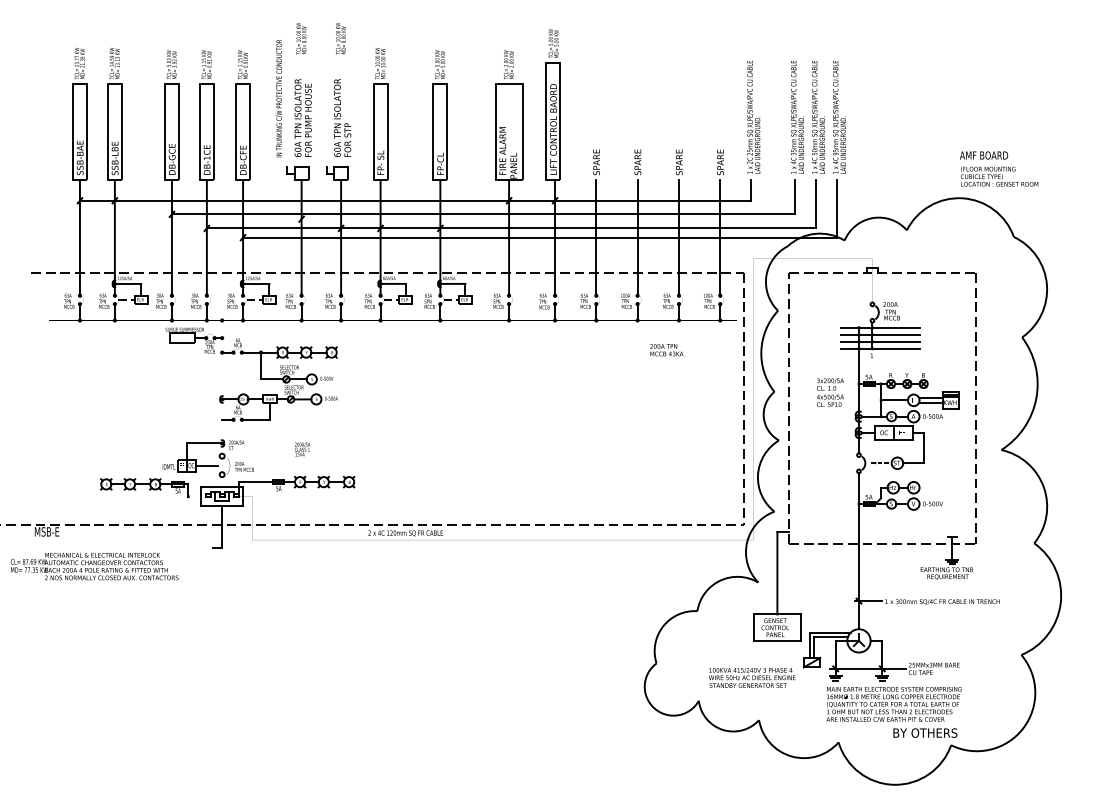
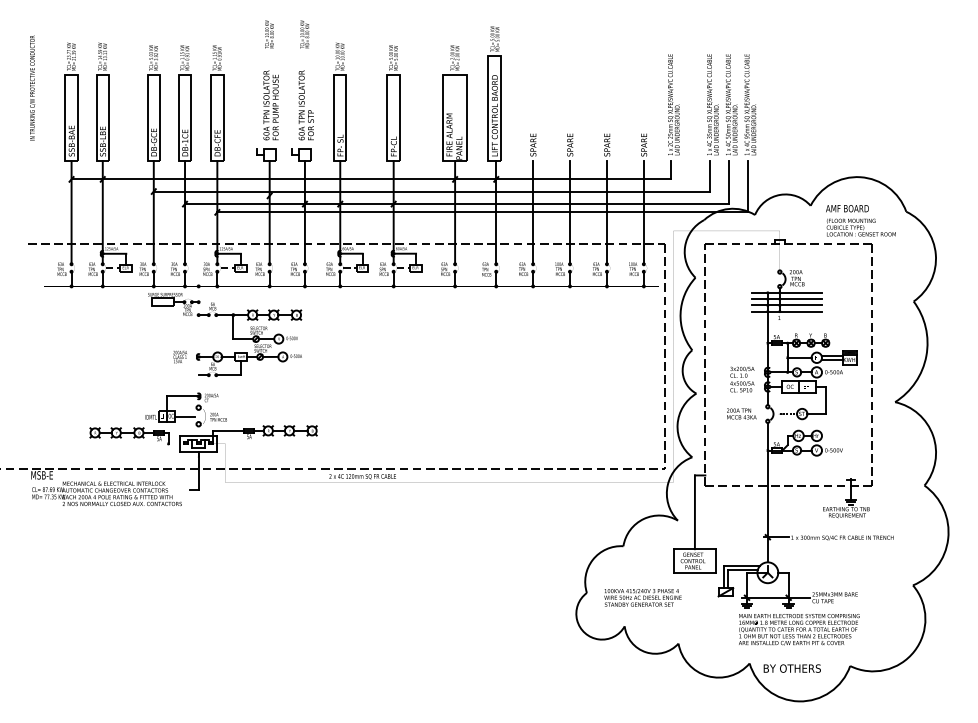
text: (279, 98) -> (32, 87), moved
text: (999, 168) -> (861, 220), moved
text: (666, 350) -> (741, 414), moved
text: (830, 392) -> (742, 379), moved
text: (302, 449) -> (180, 357), moved
text: (94, 566) -> (106, 493), moved
text: (752, 677) -> (643, 597), moved
text: (925, 732) -> (792, 668), moved

